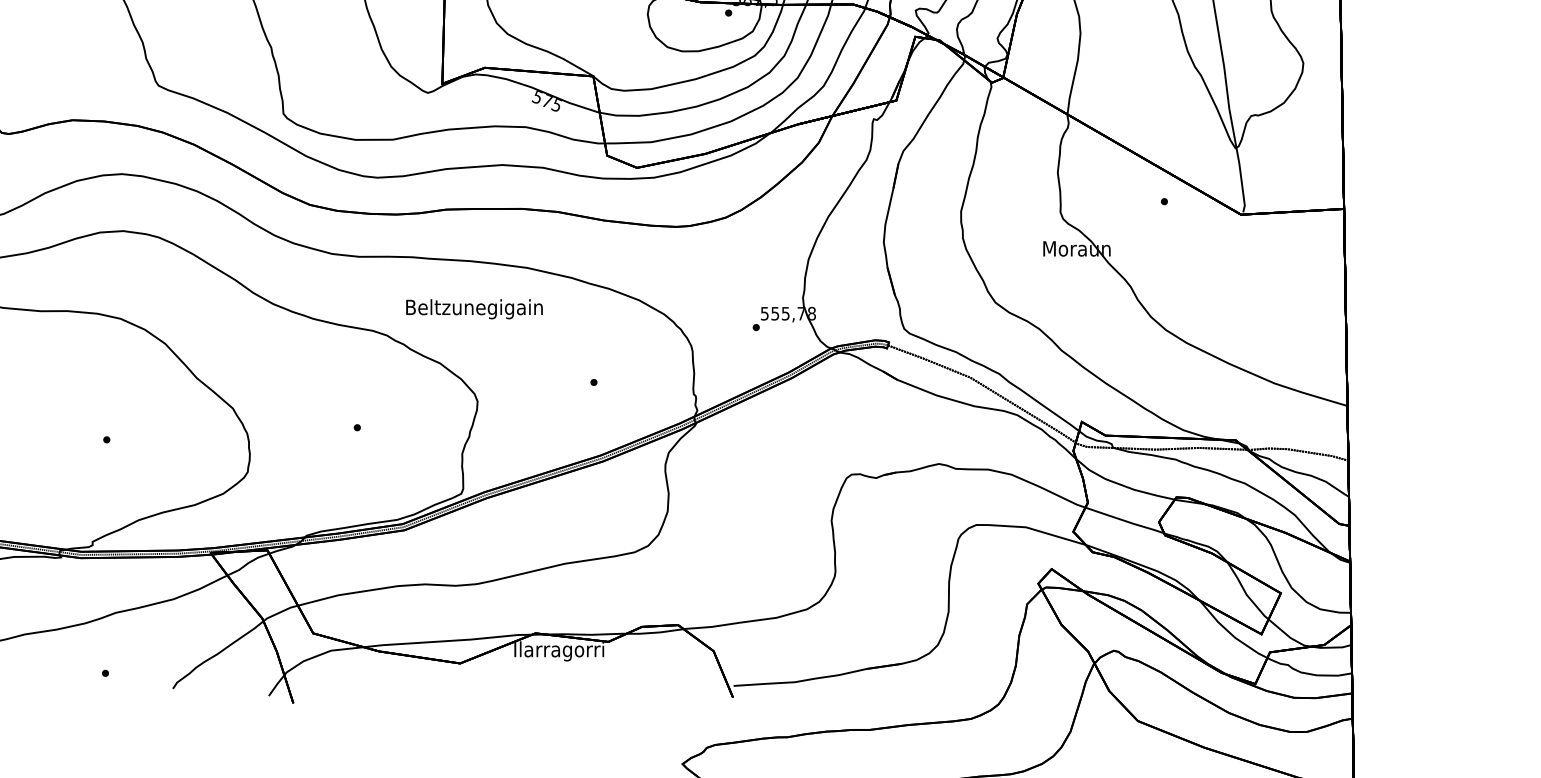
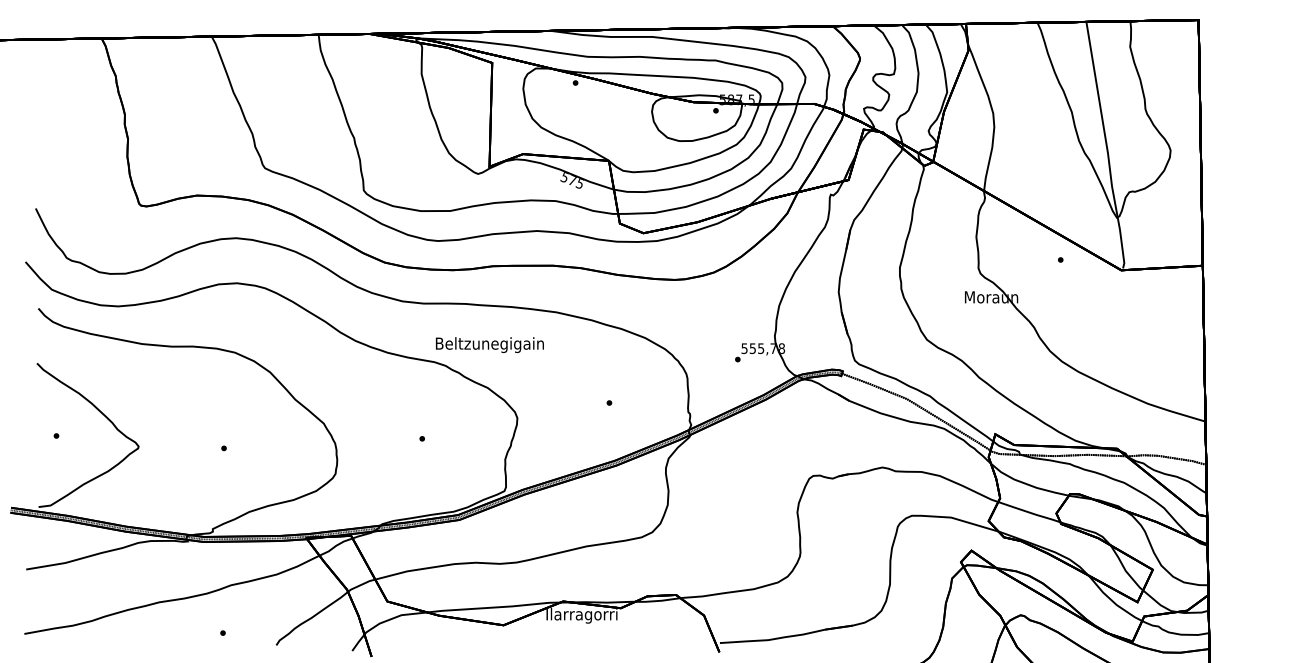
text: (473, 308) -> (489, 344), moved

